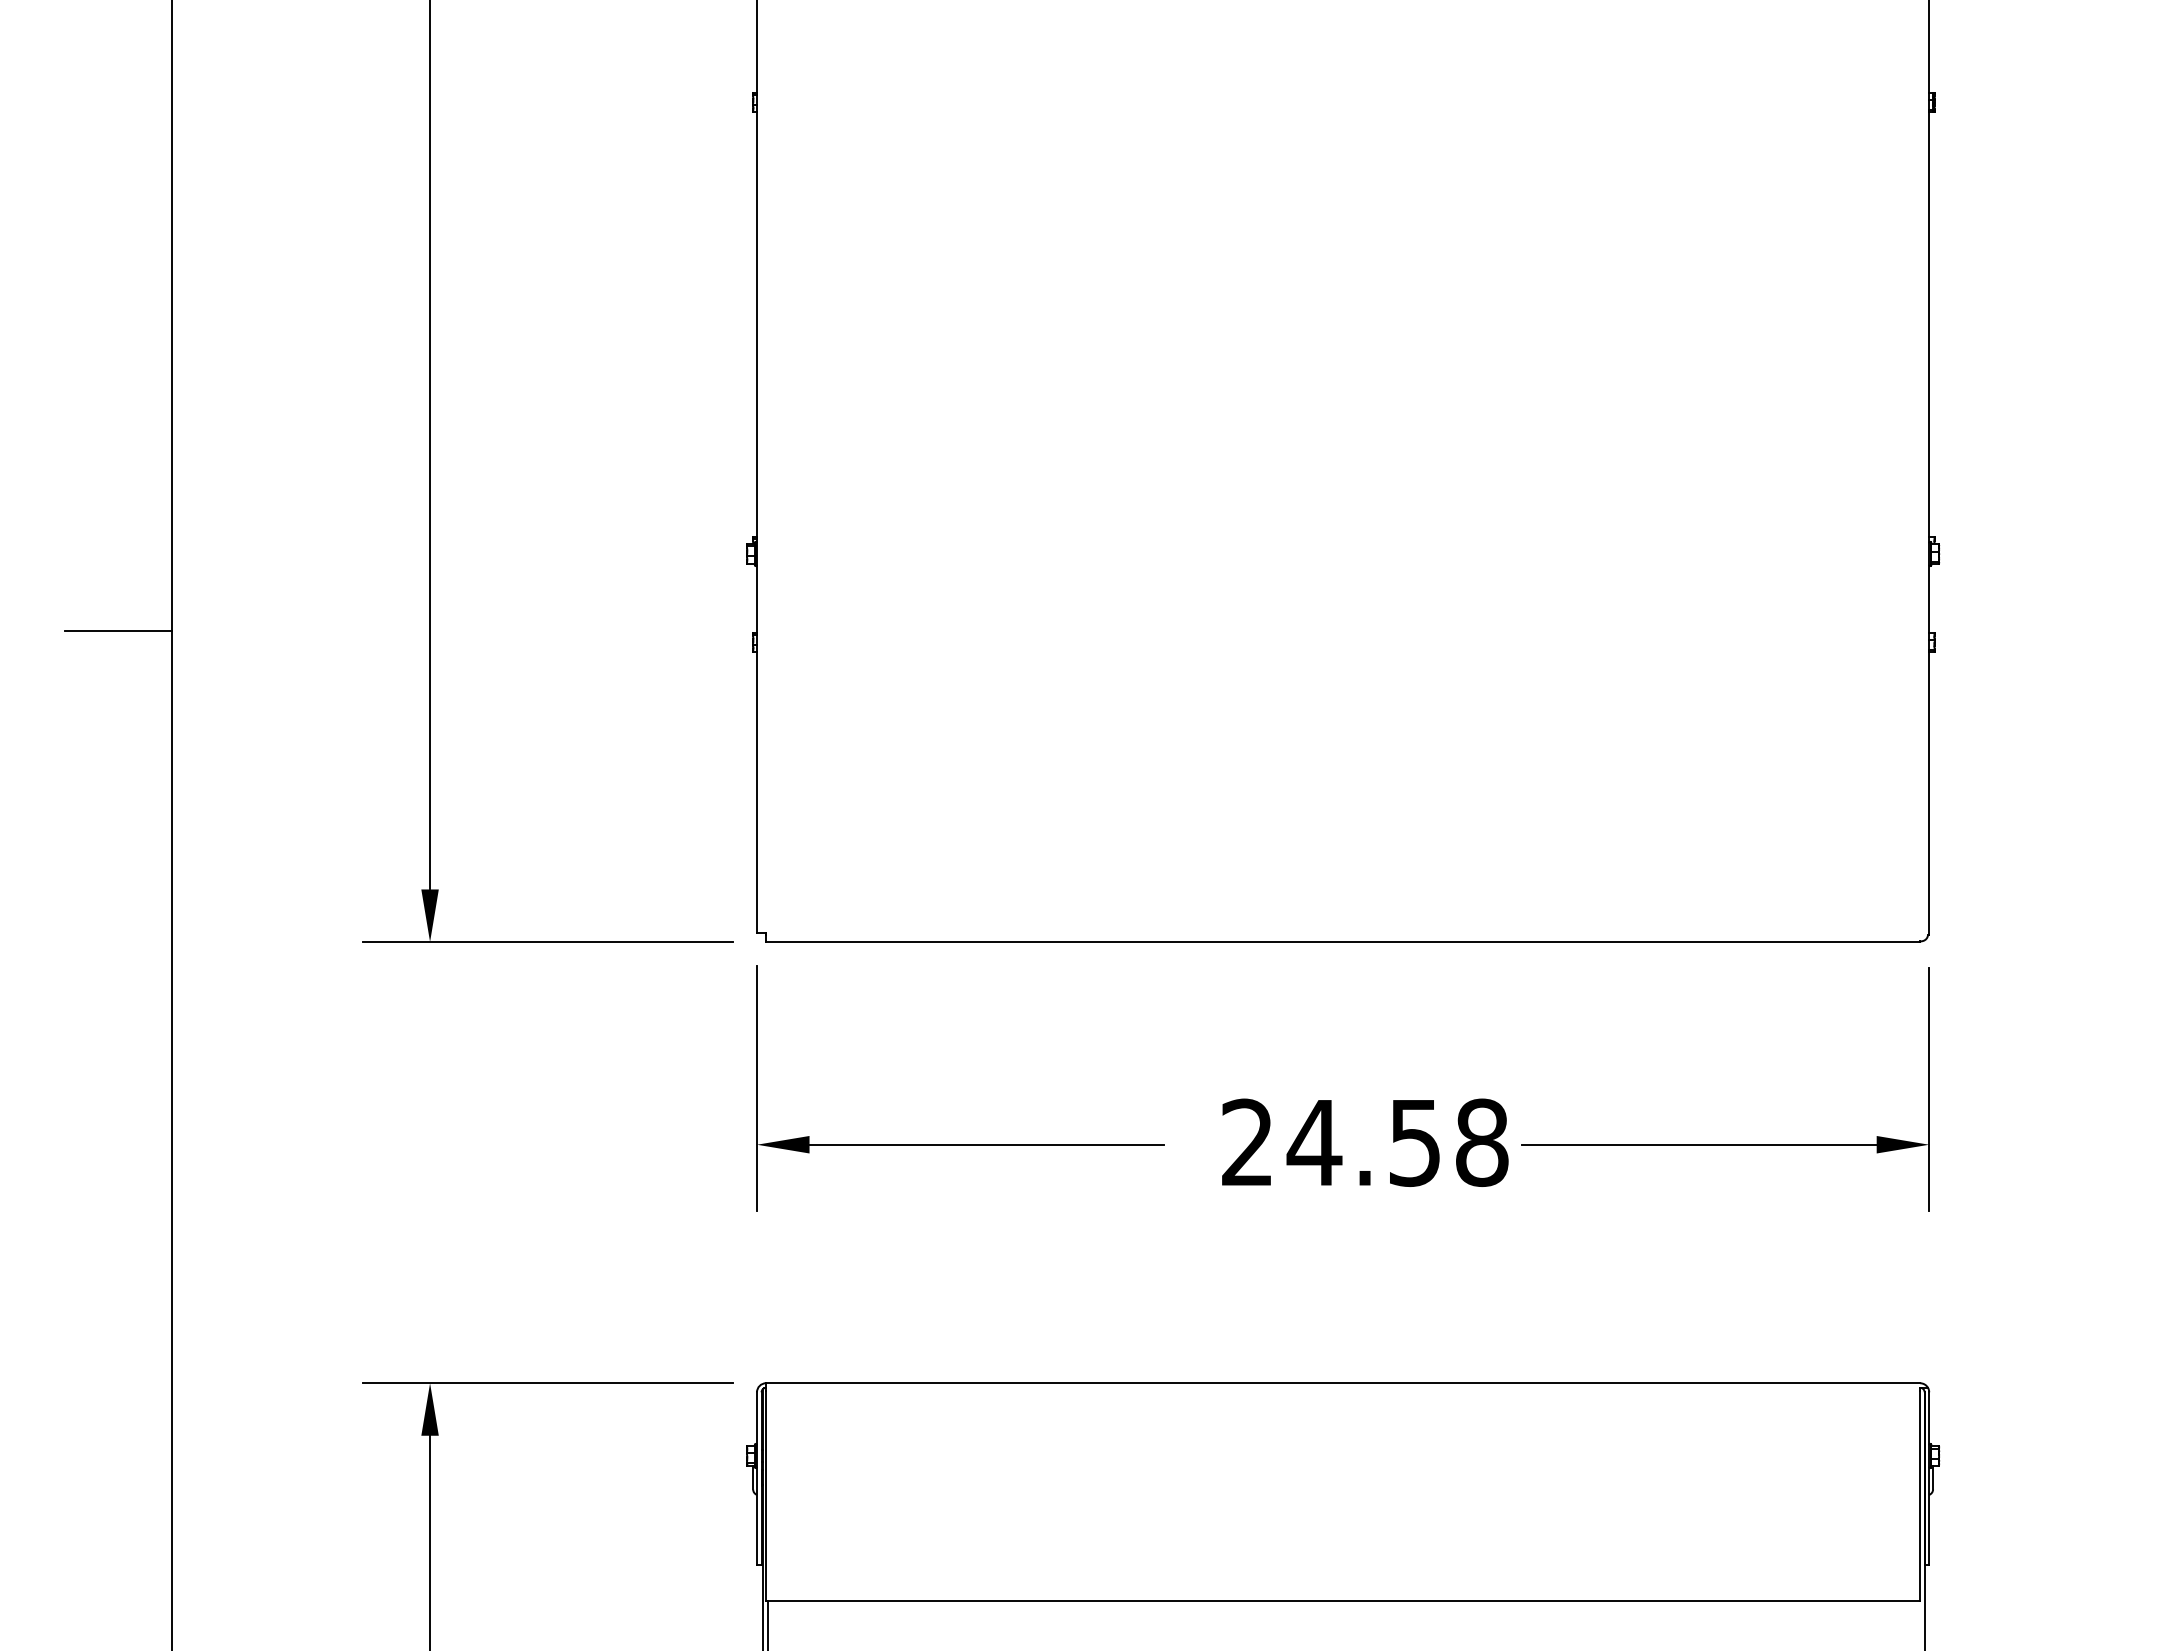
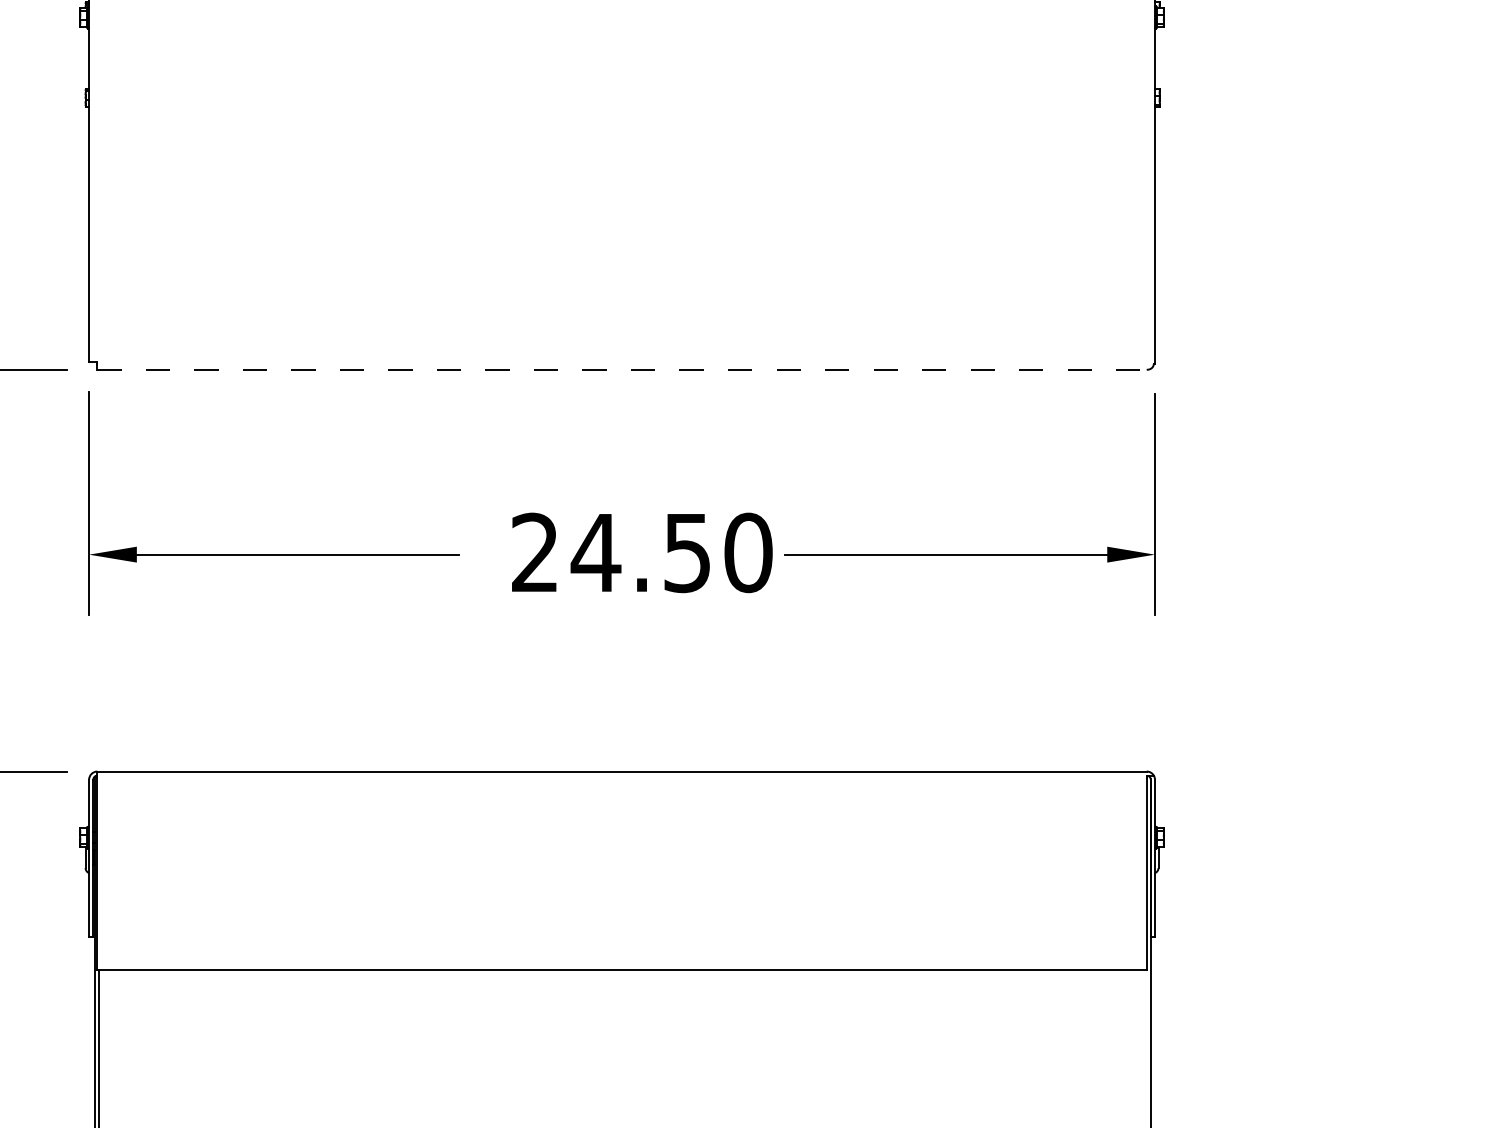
line: (1343, 941) -> (622, 369), solid -> dashed
text: (1481, 1142) -> (747, 552), 24.58 -> 24.50

